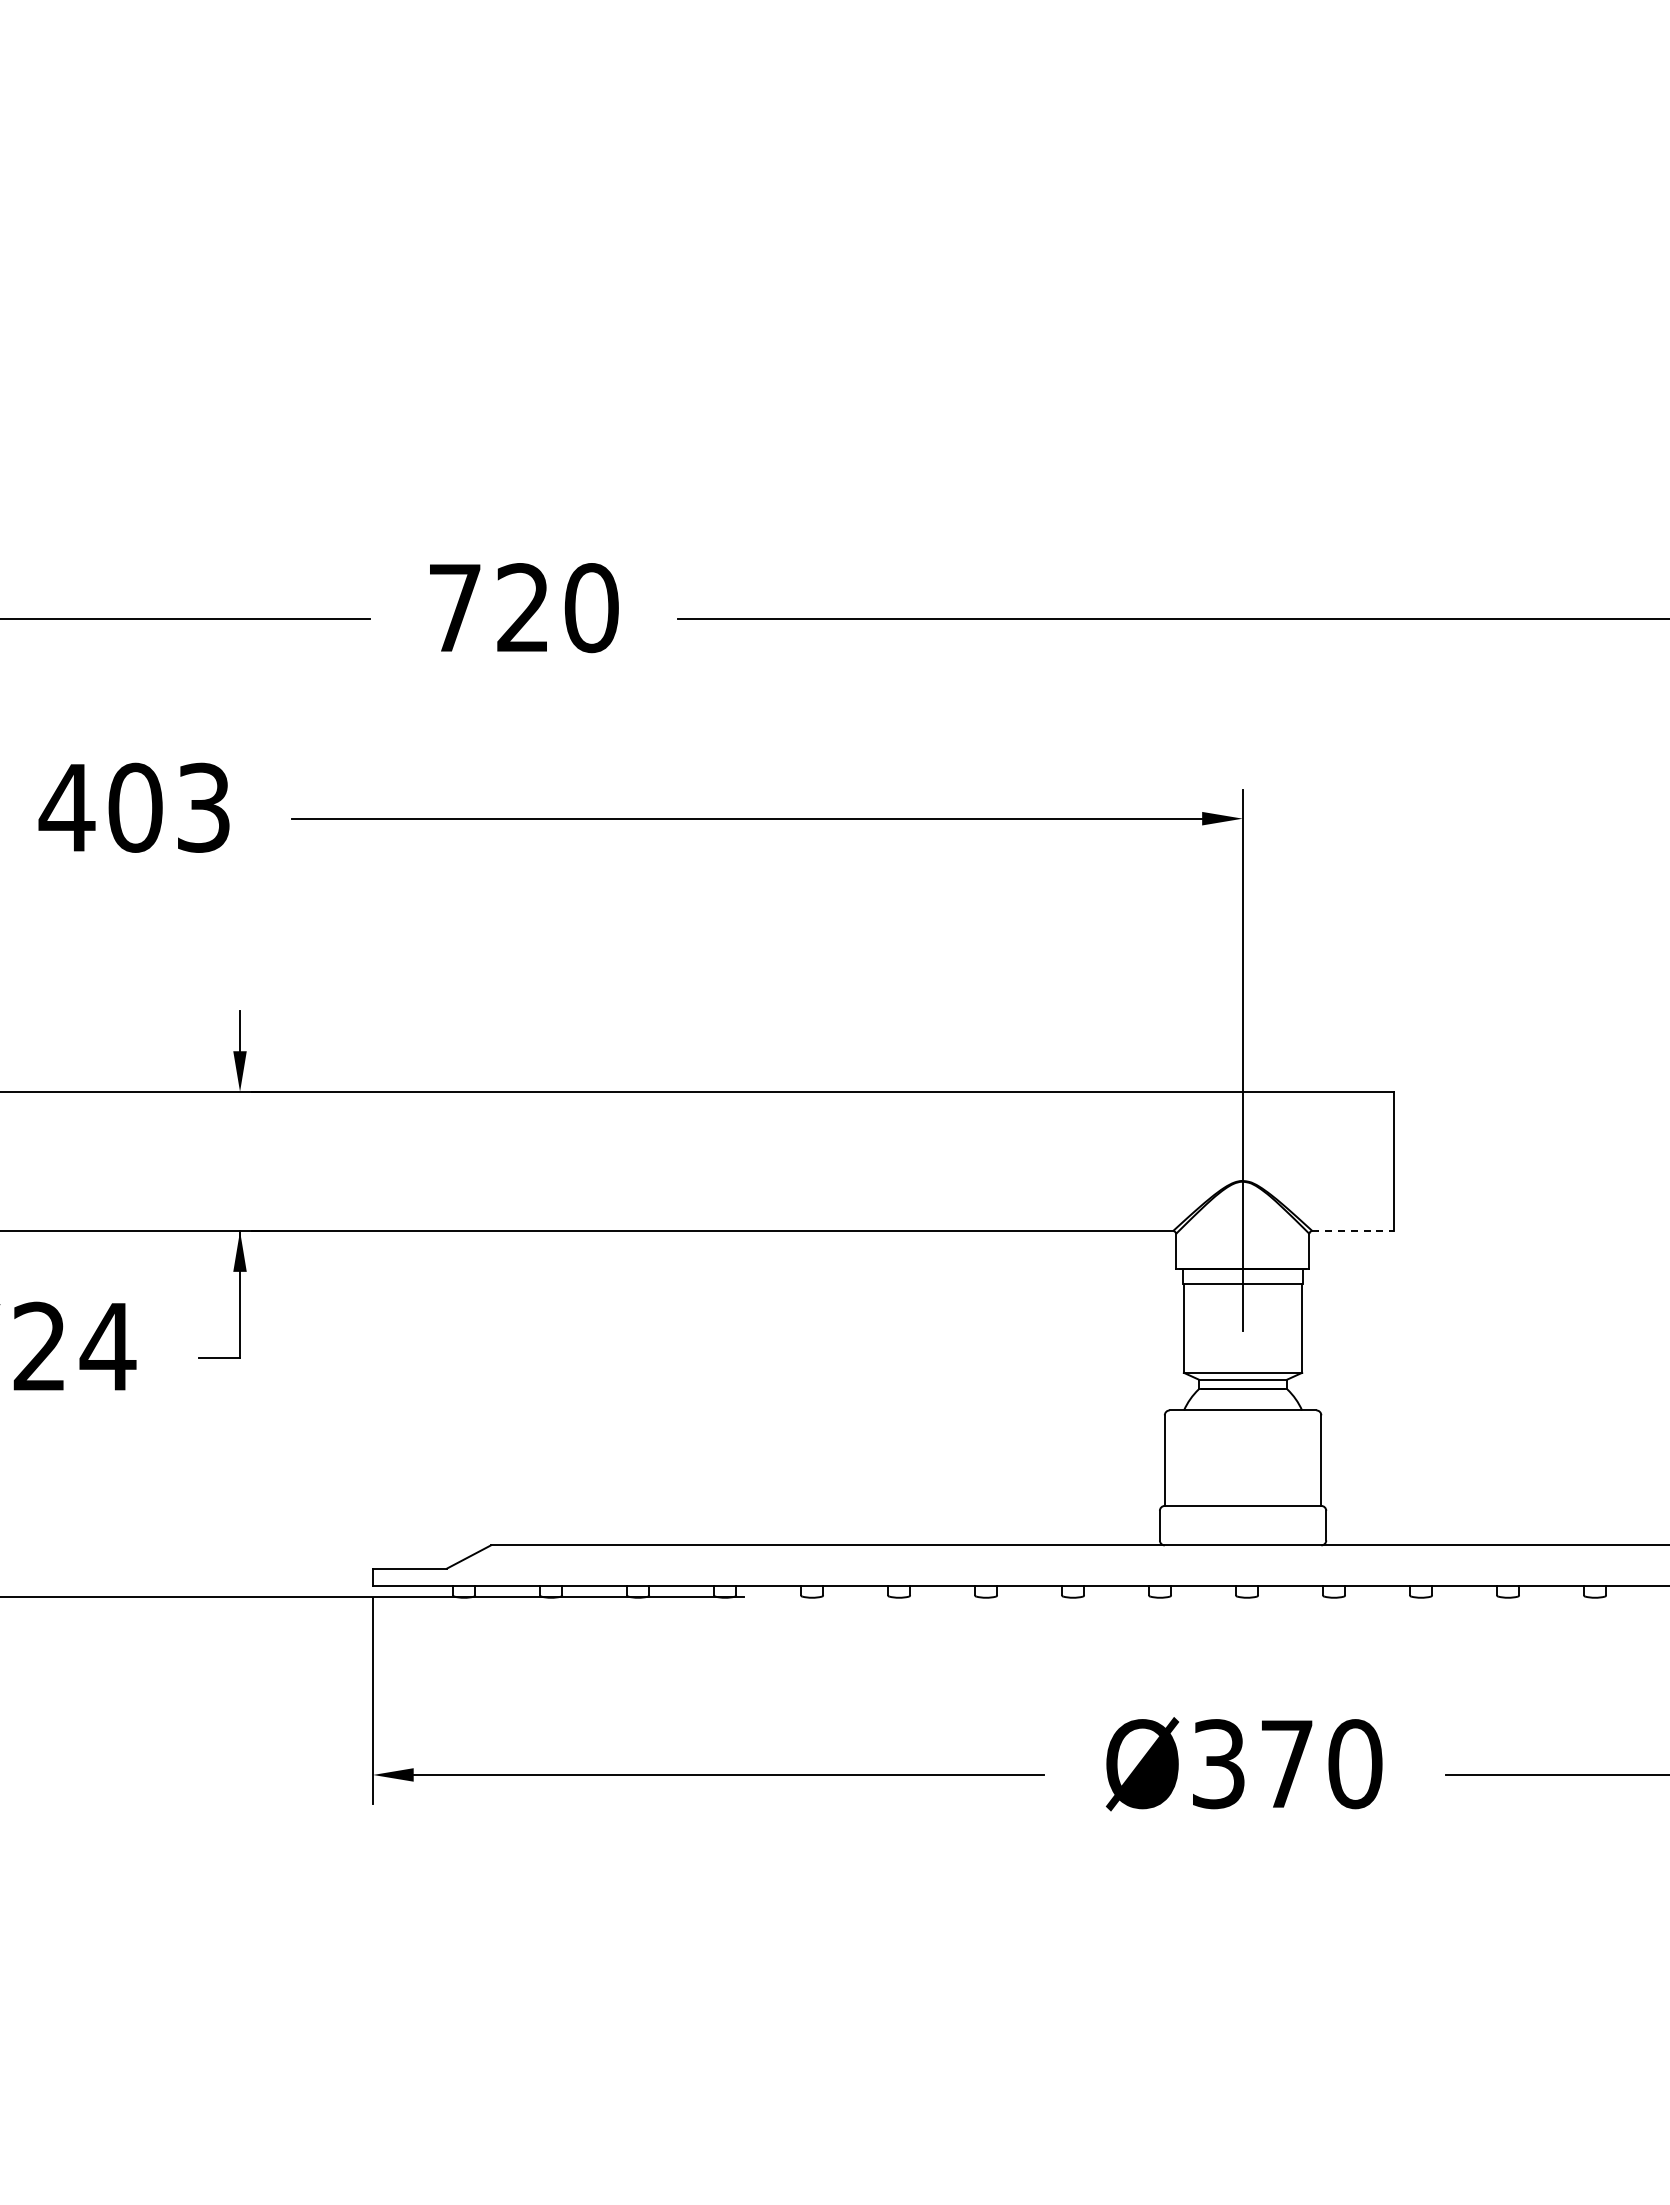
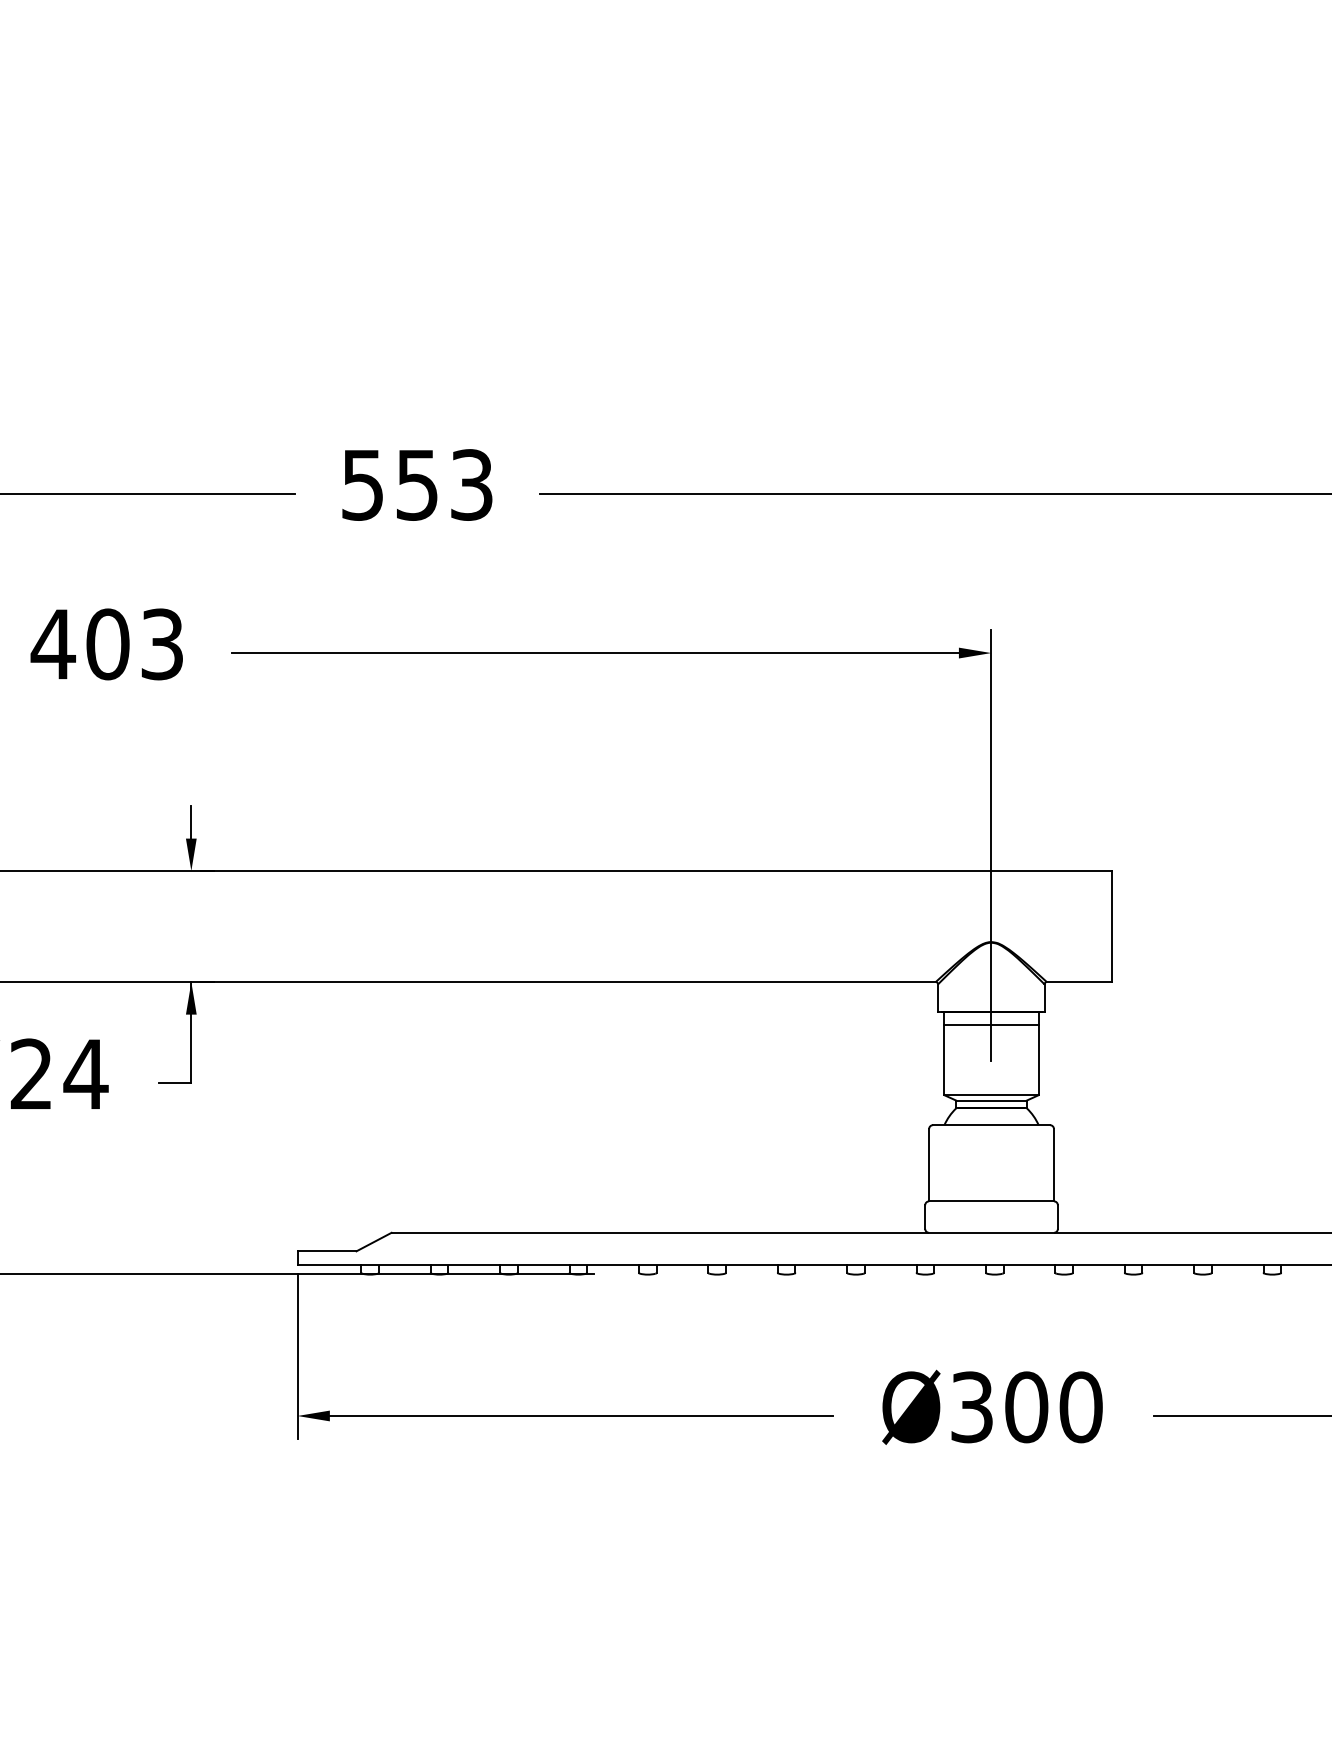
text: (523, 608) -> (417, 485), 720 -> 553
line: (1352, 1231) -> (1078, 982), dashed -> solid
text: (1287, 1764) -> (1027, 1407), Ø370 -> Ø300

